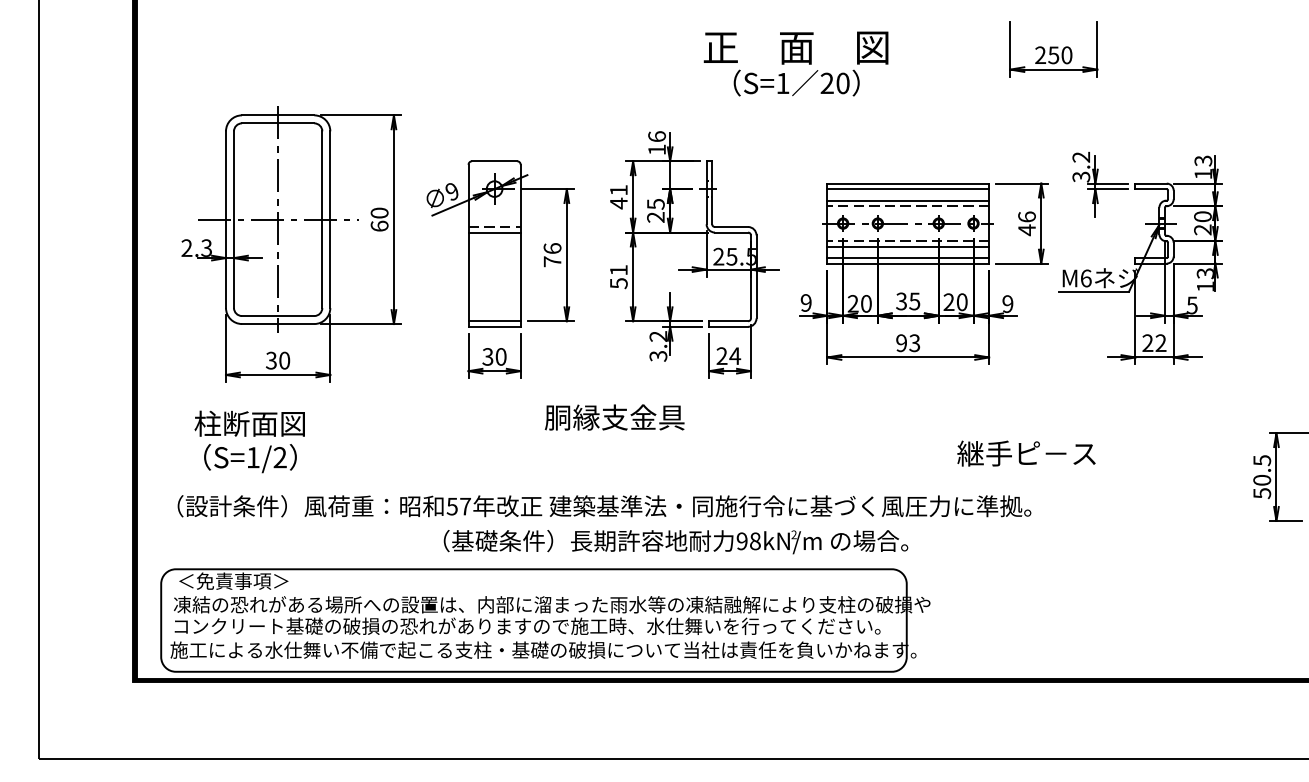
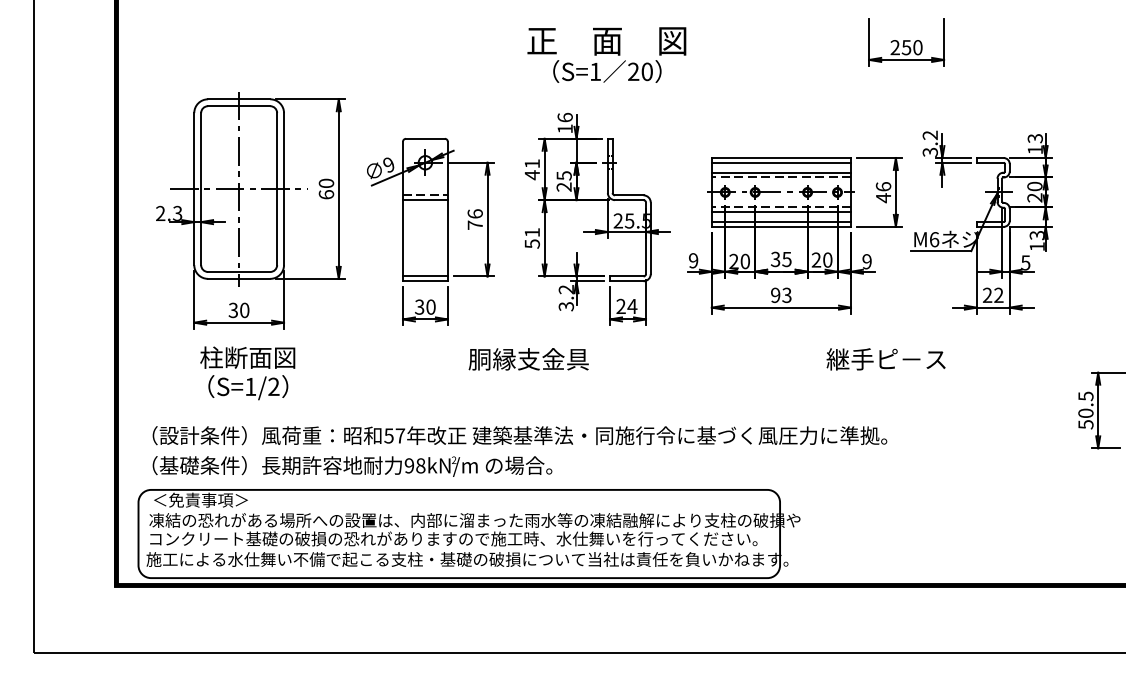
text: (795, 63) -> (606, 54), moved
text: (249, 442) -> (247, 373), moved
text: (1025, 453) -> (885, 359), moved
text: (675, 542) -> (352, 466), moved

